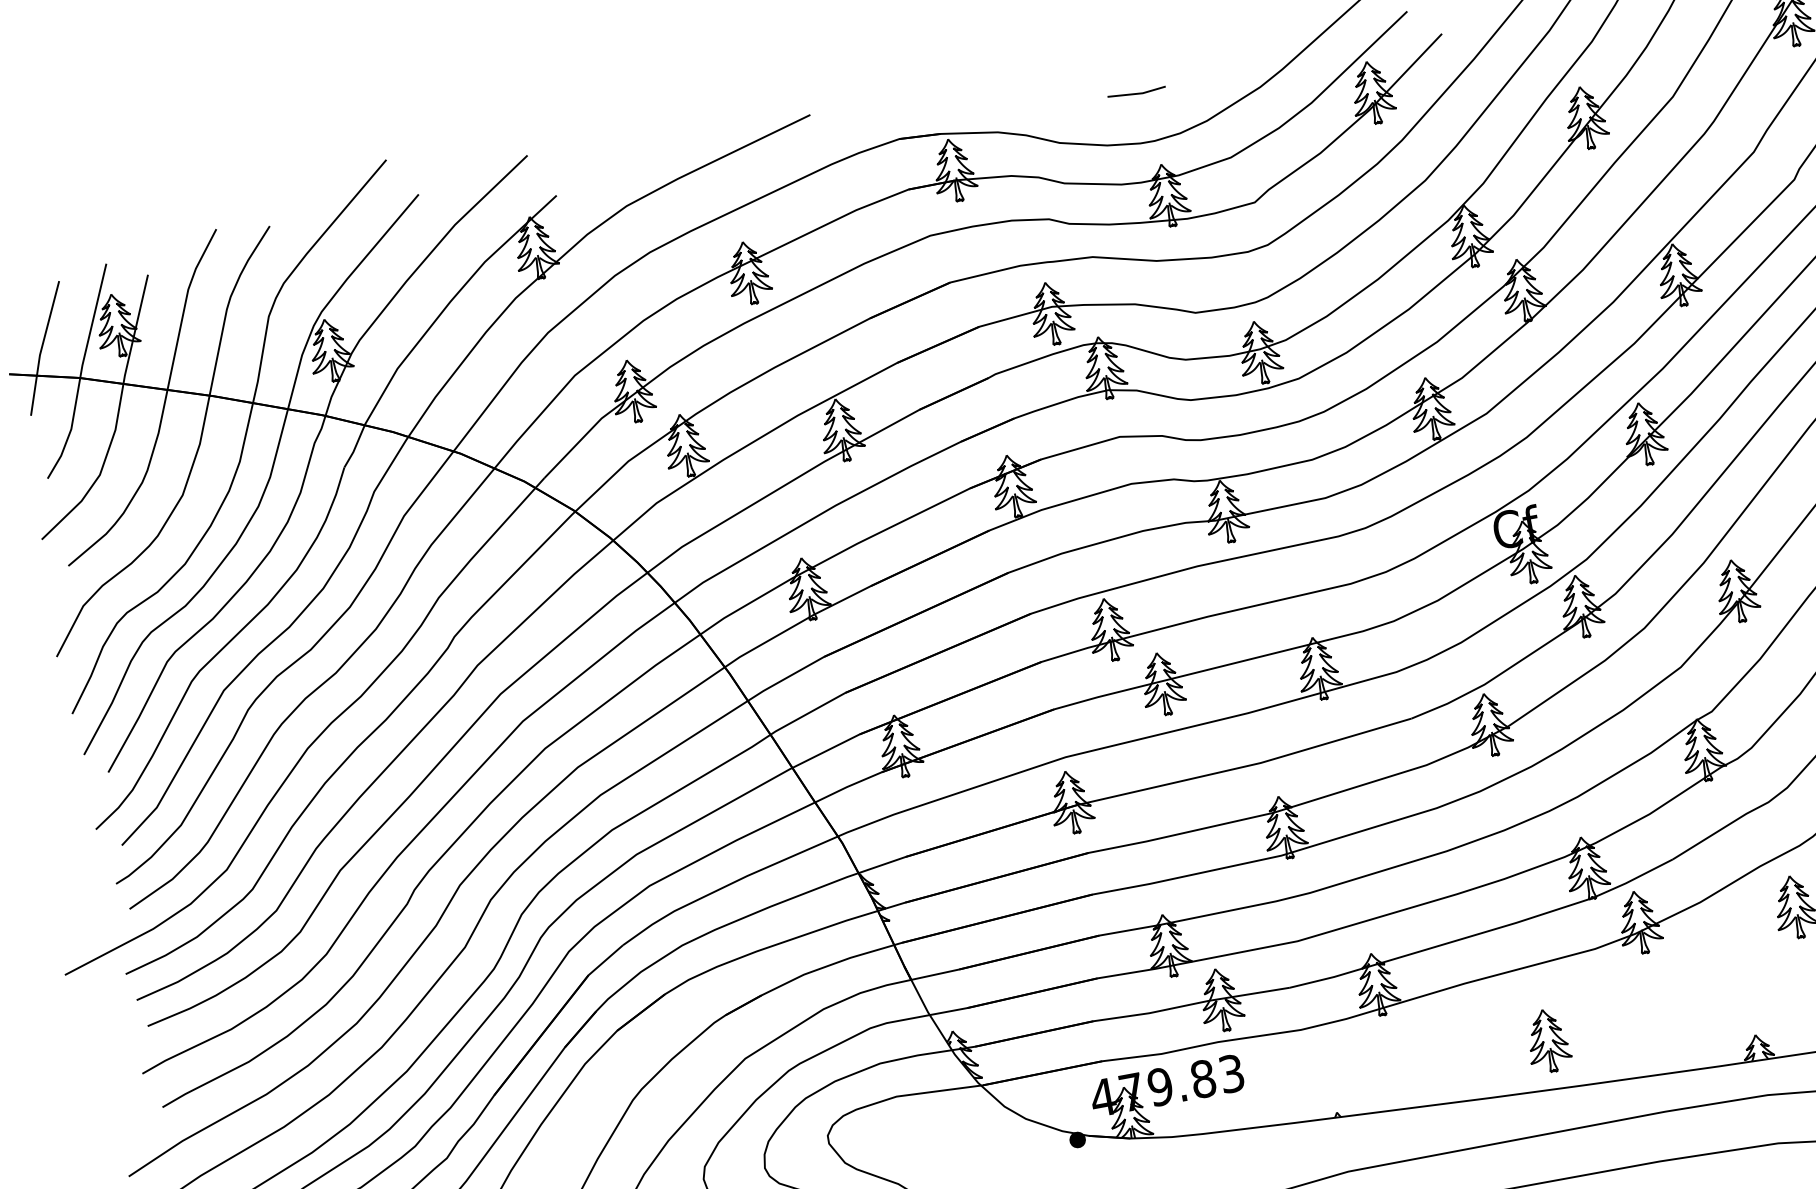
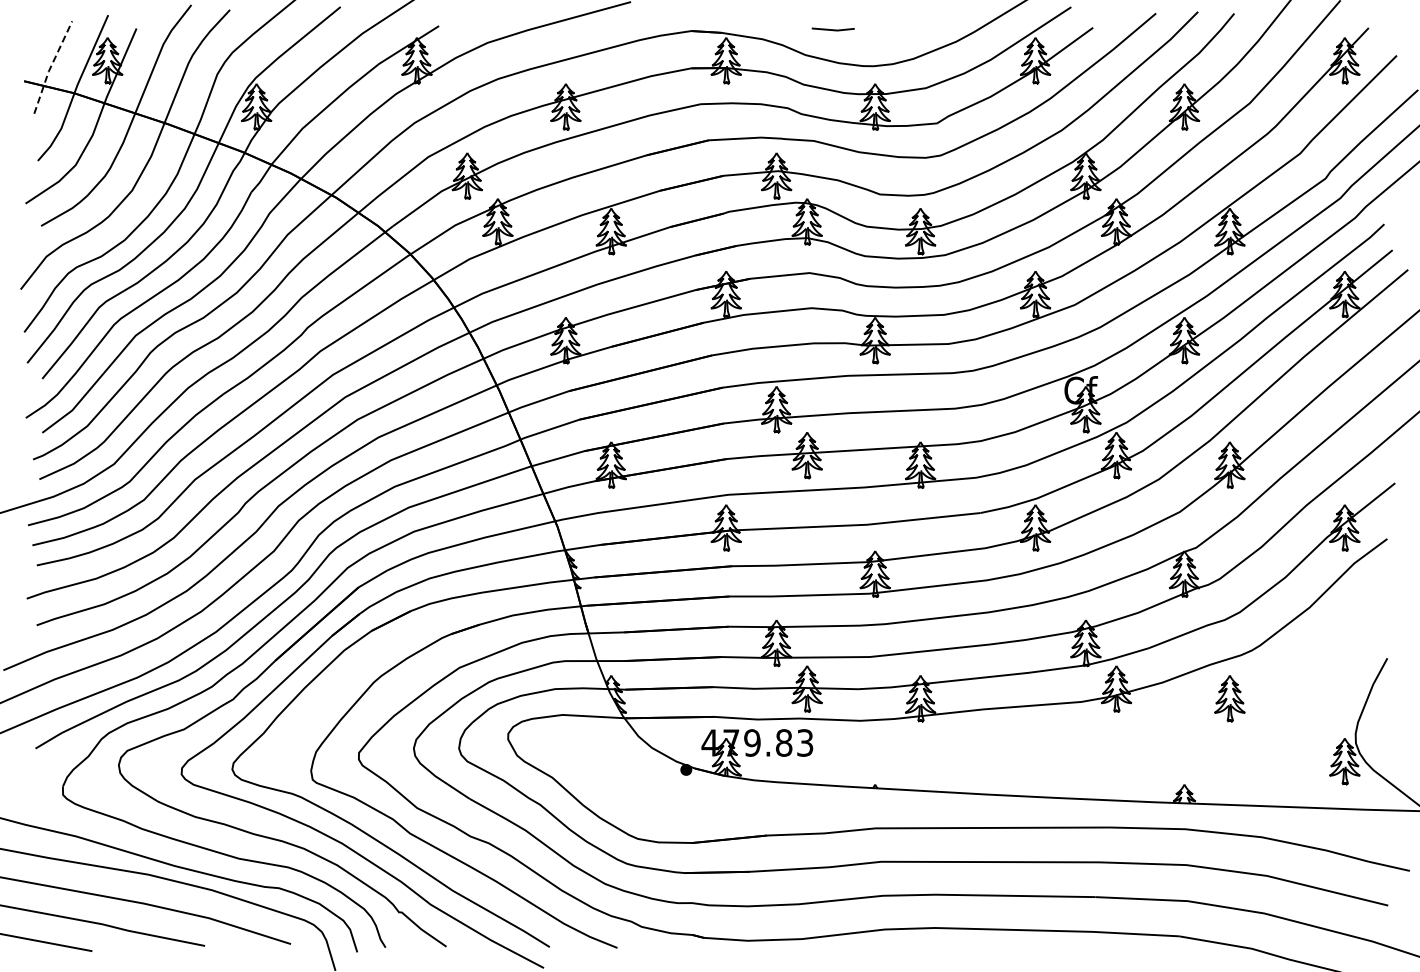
line: (1135, 93) -> (832, 29), moved
line: (41, 349) -> (50, 67), solid -> dashed
part: (1548, 1041) -> (1035, 761), removed

